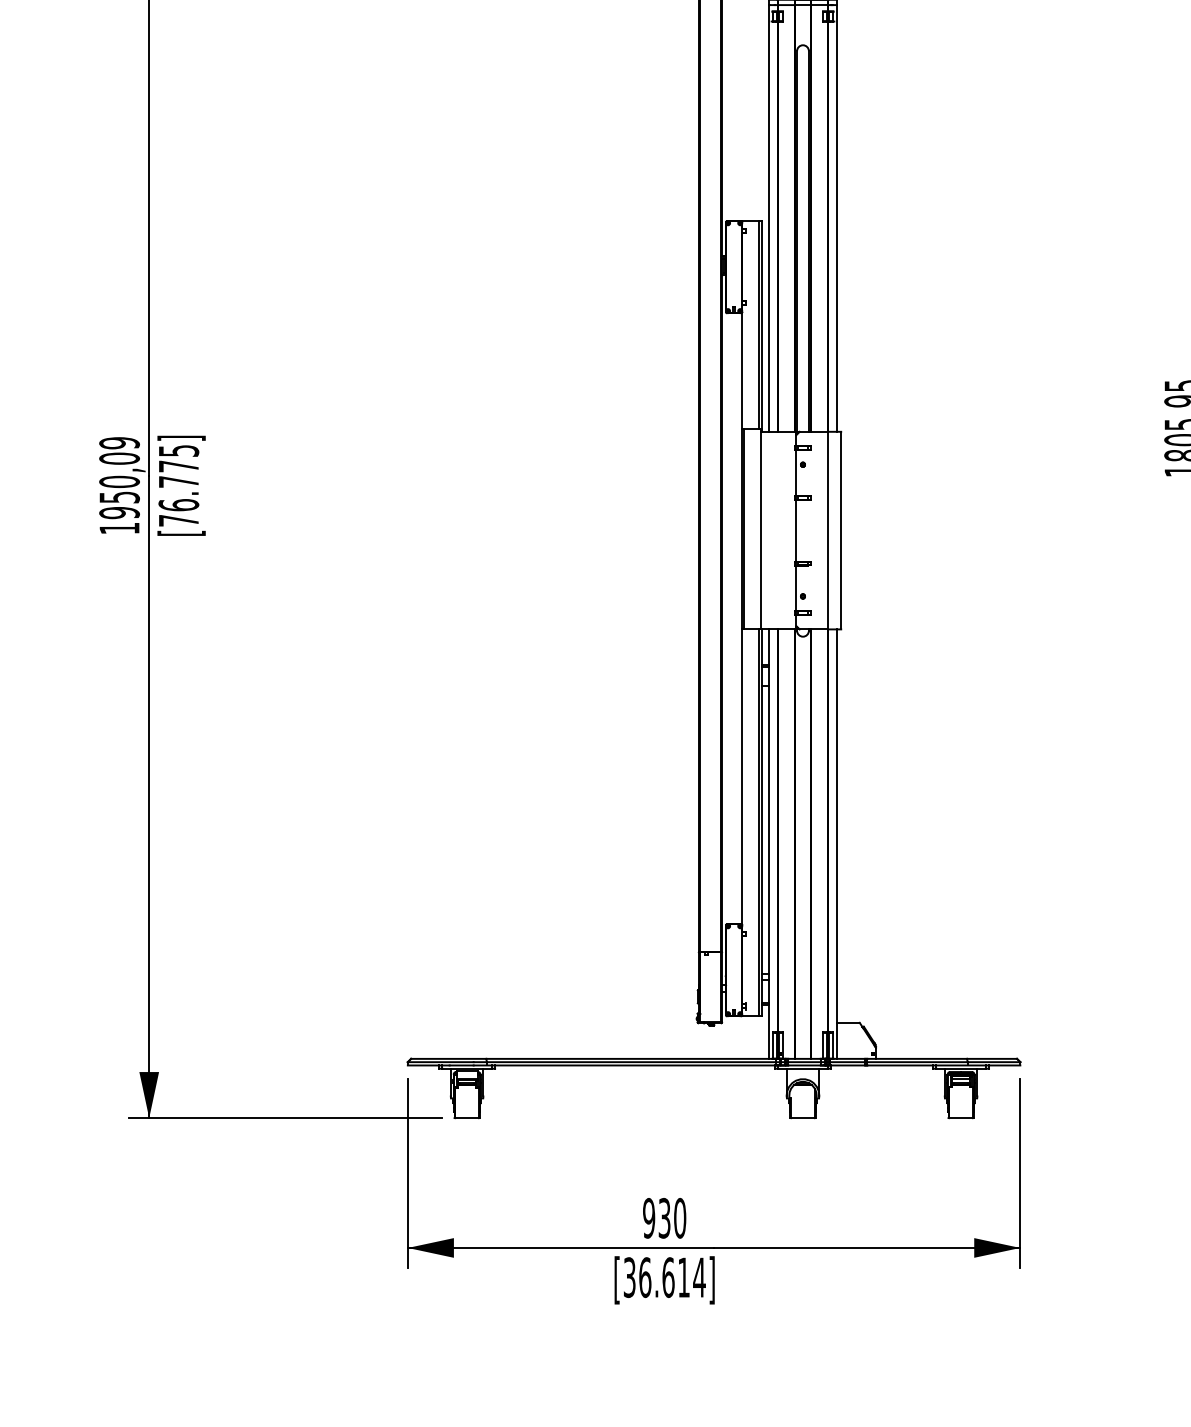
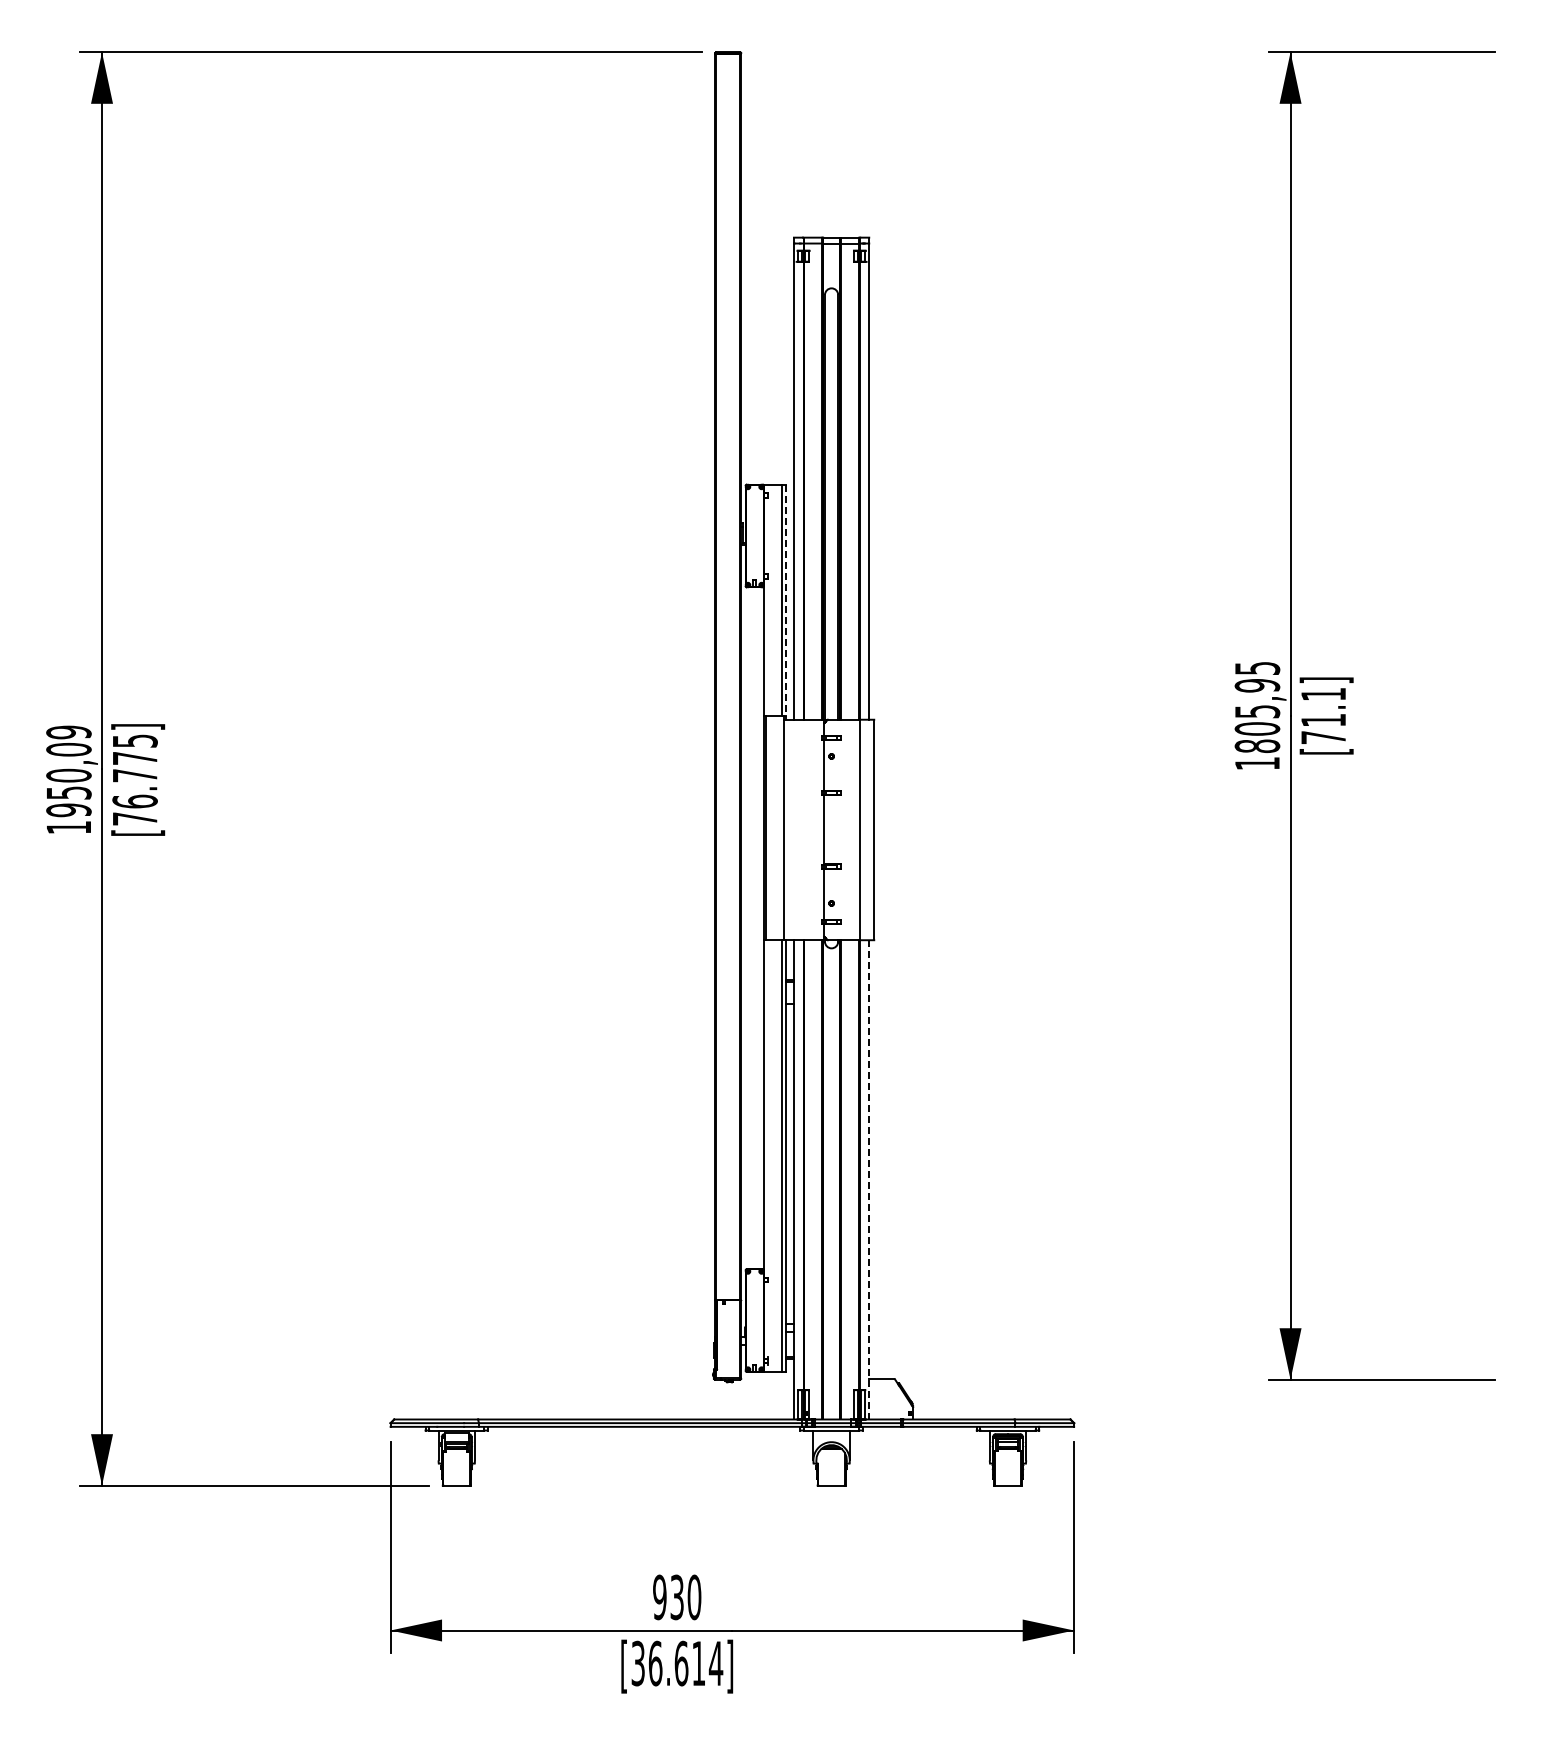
line: (762, 326) -> (786, 602), solid -> dashed
line: (836, 843) -> (869, 1179), solid -> dashed

